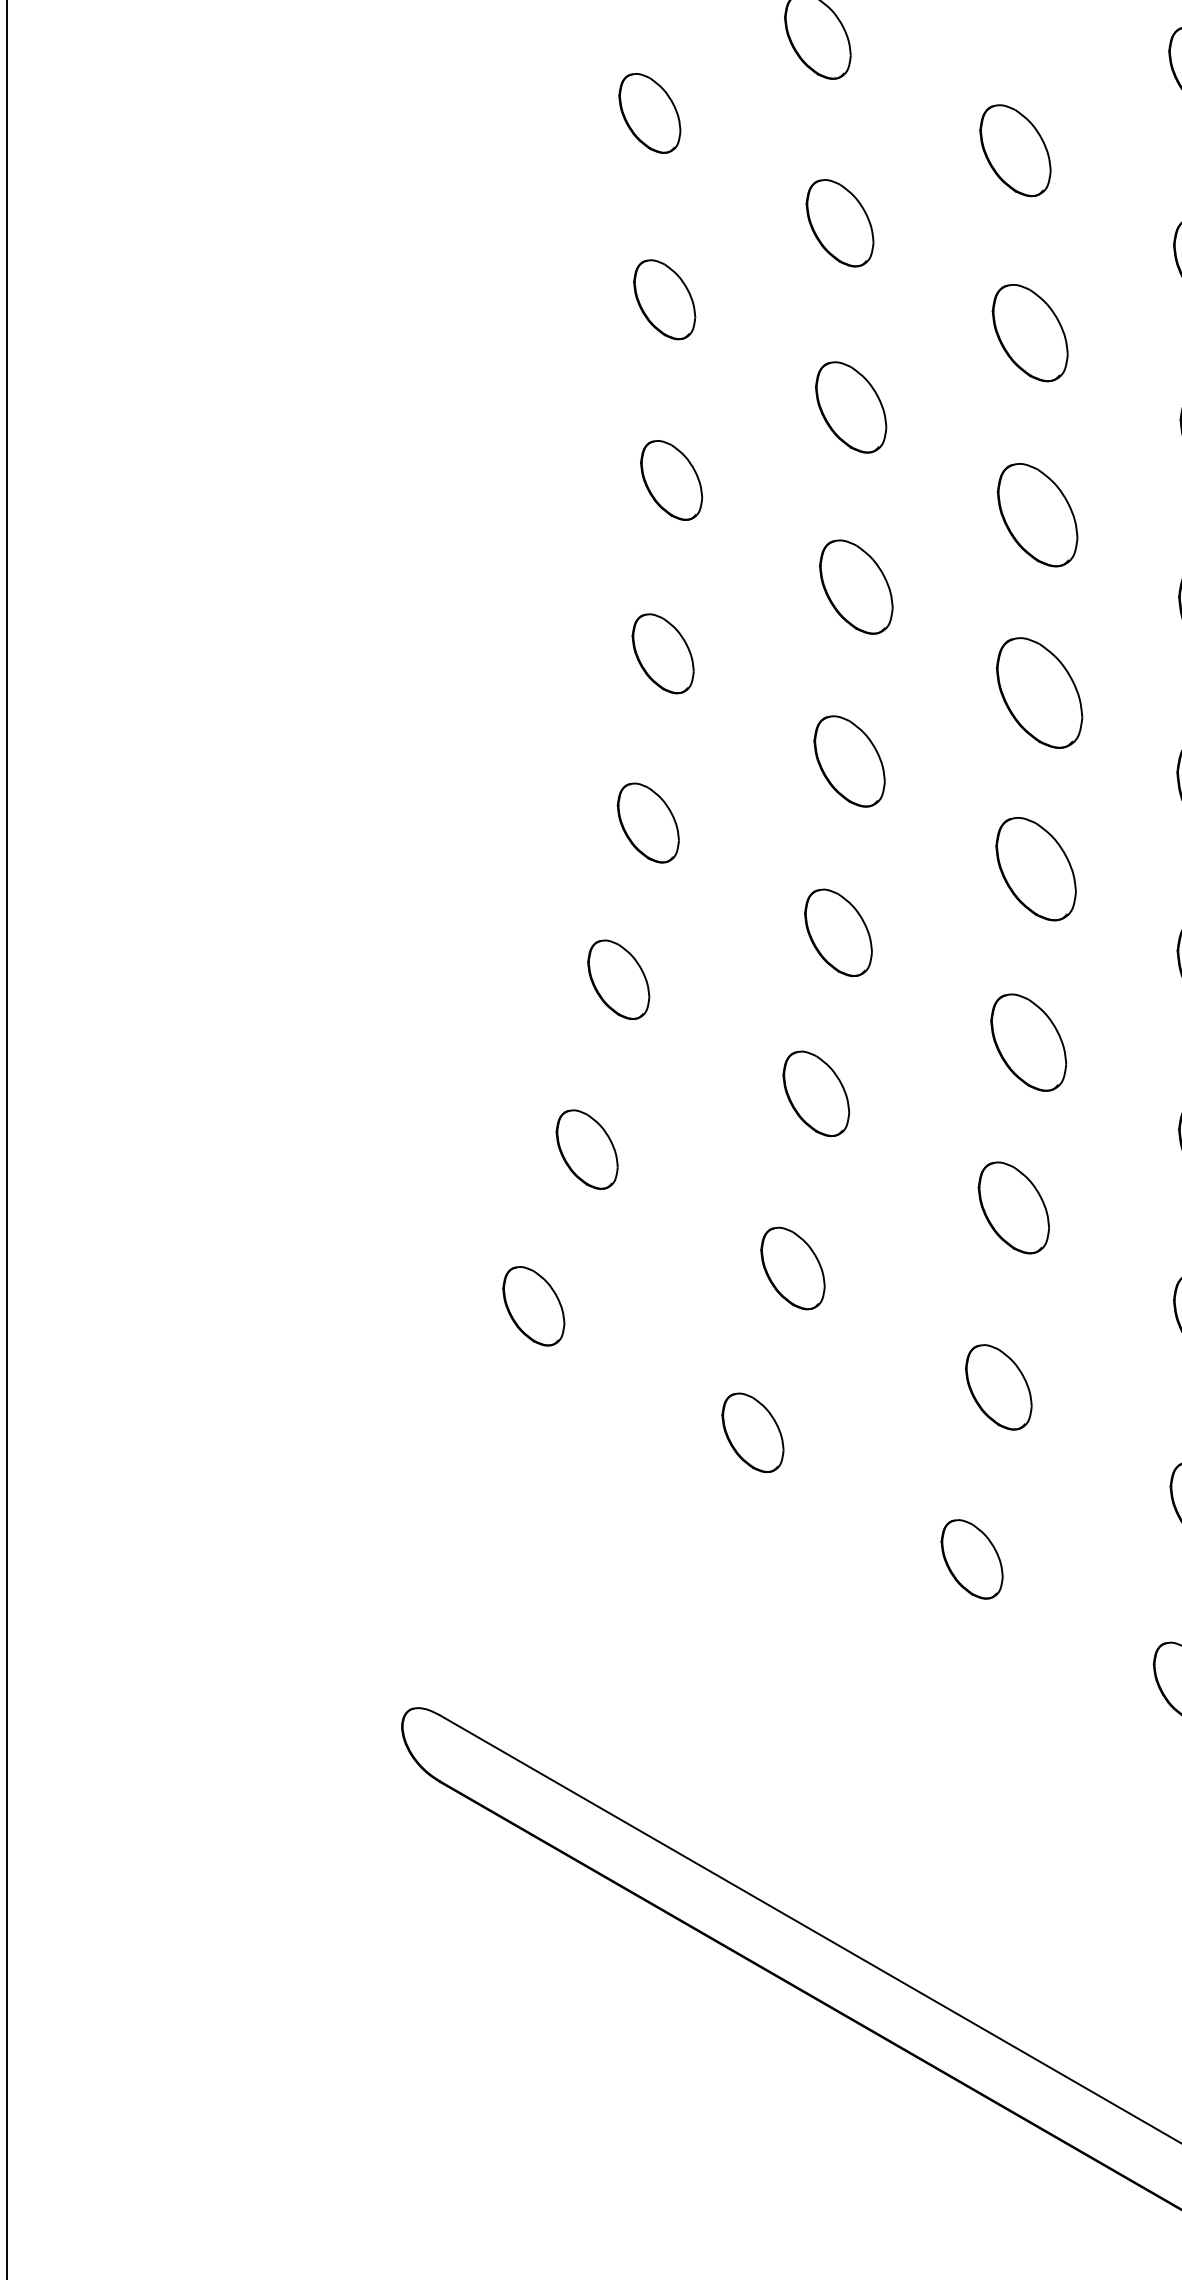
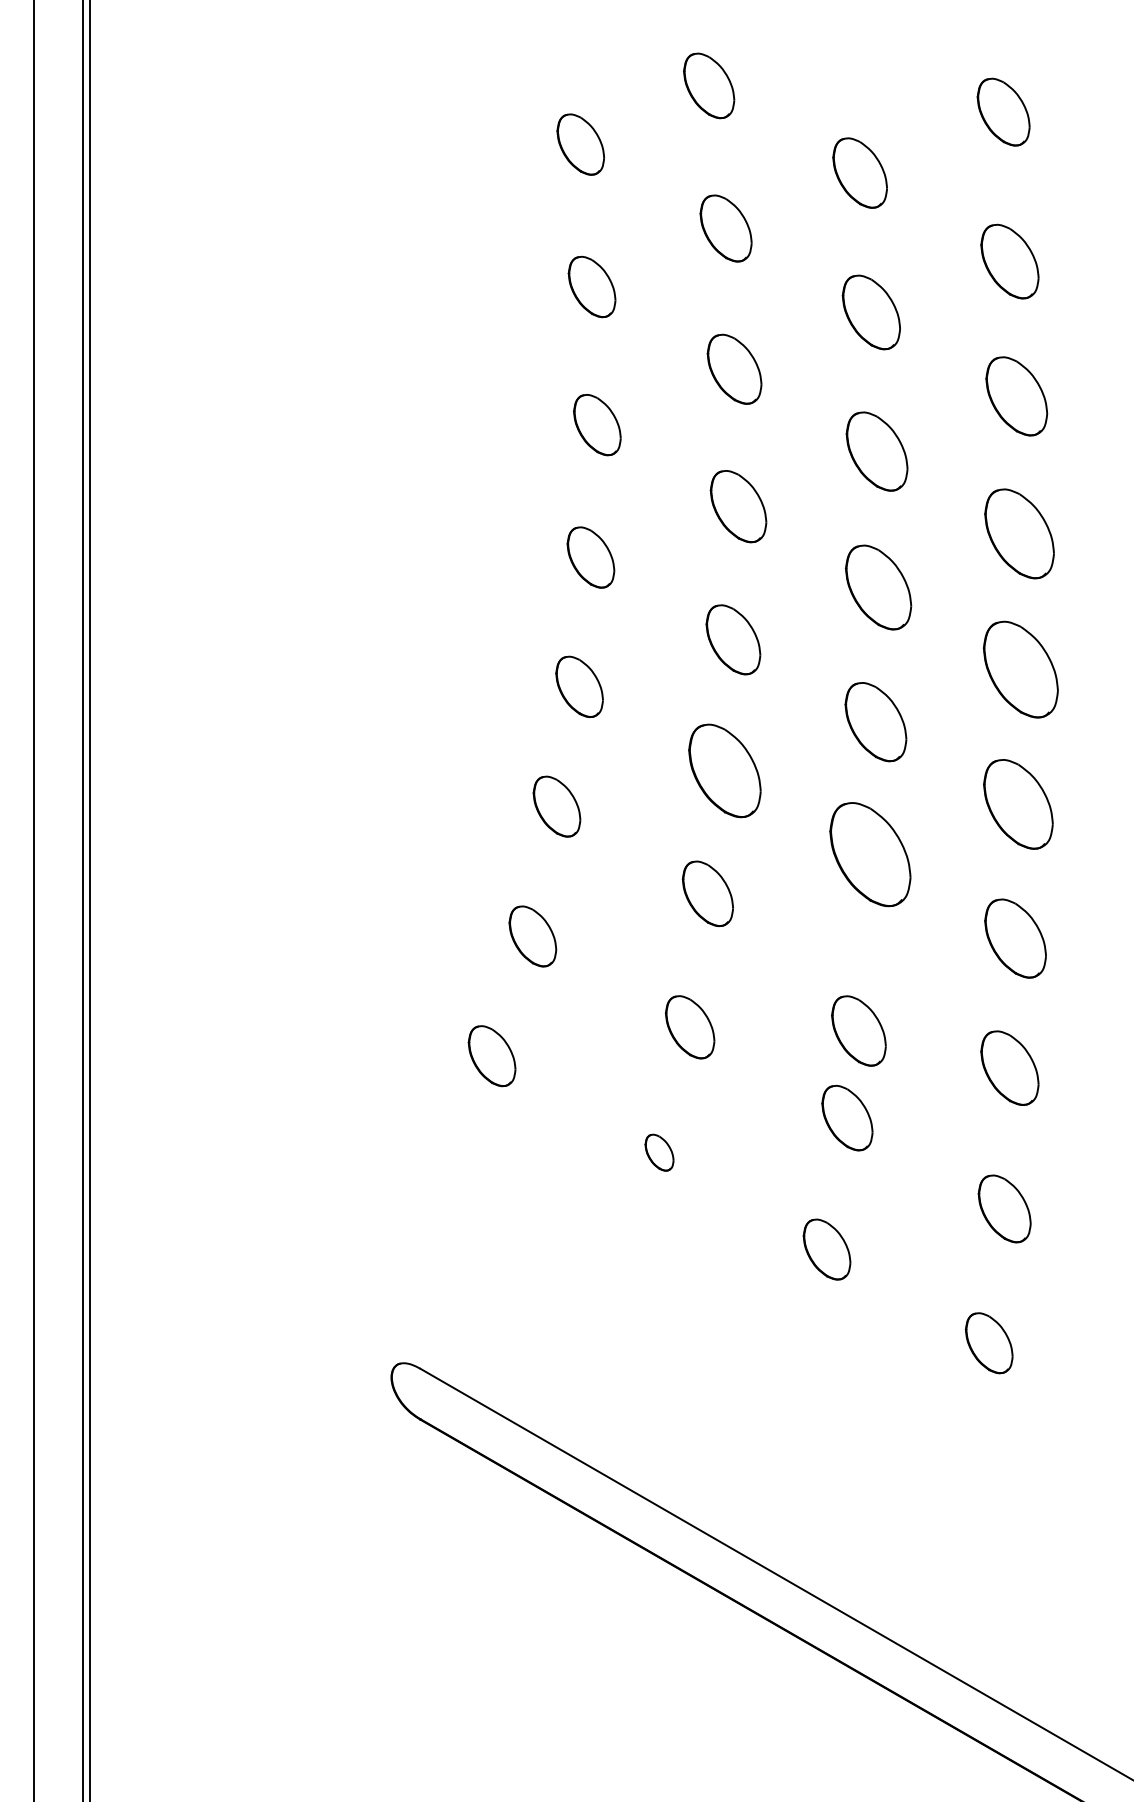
part: (837, 932) -> (724, 770), size x1.4
part: (1027, 1042) -> (869, 854), size x1.4
part: (1013, 1207) -> (858, 1030), moved
part: (752, 1432) -> (659, 1152), size x0.6

